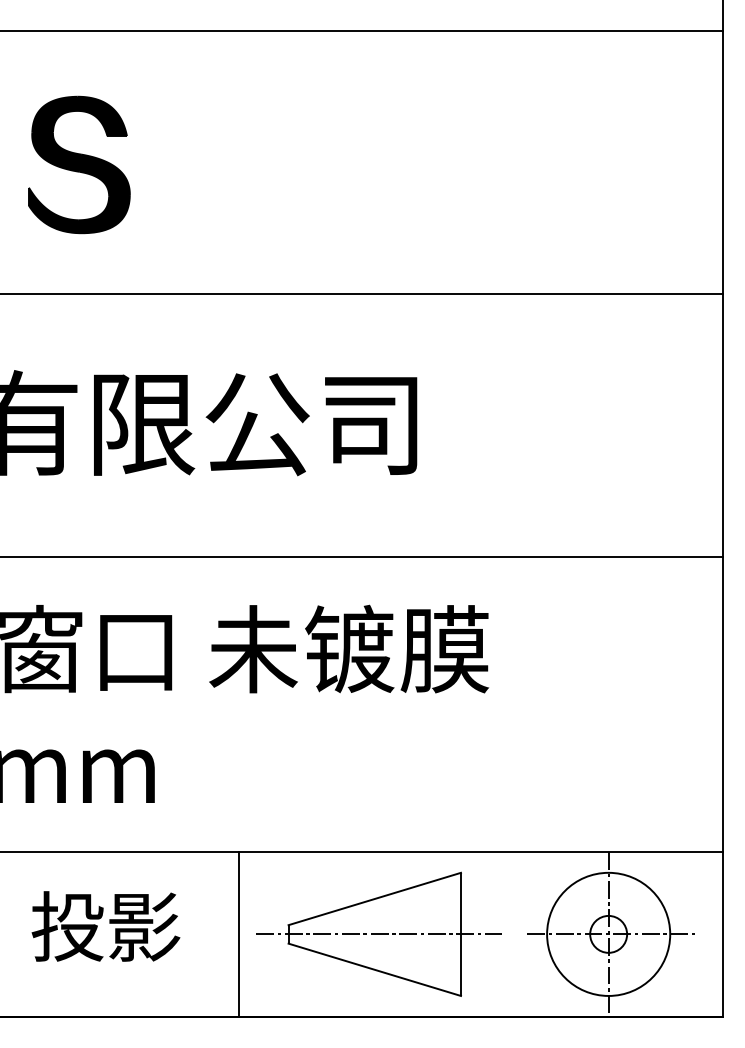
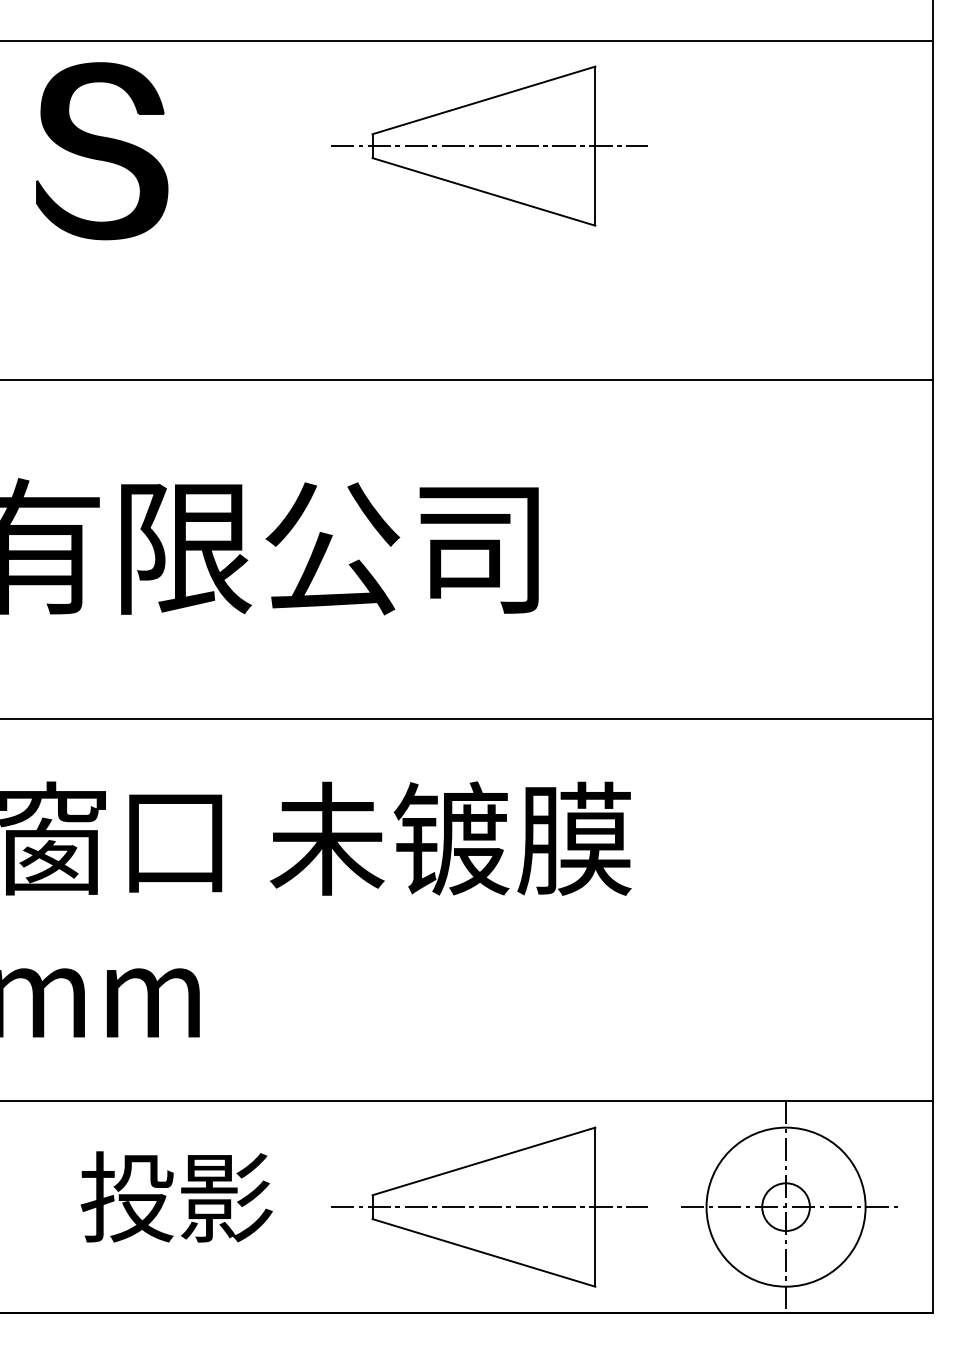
part: (379, 112) -> (489, 145), added
part: (79, 165) -> (102, 151), moved
text: (105, 926) -> (176, 1196), moved
line: (238, 933) -> (308, 1206), removed

